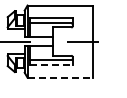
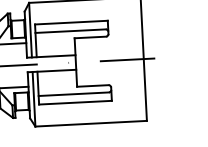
line: (52, 65) -> (77, 103), dashed -> solid
line: (60, 77) -> (91, 123), dashed -> solid

